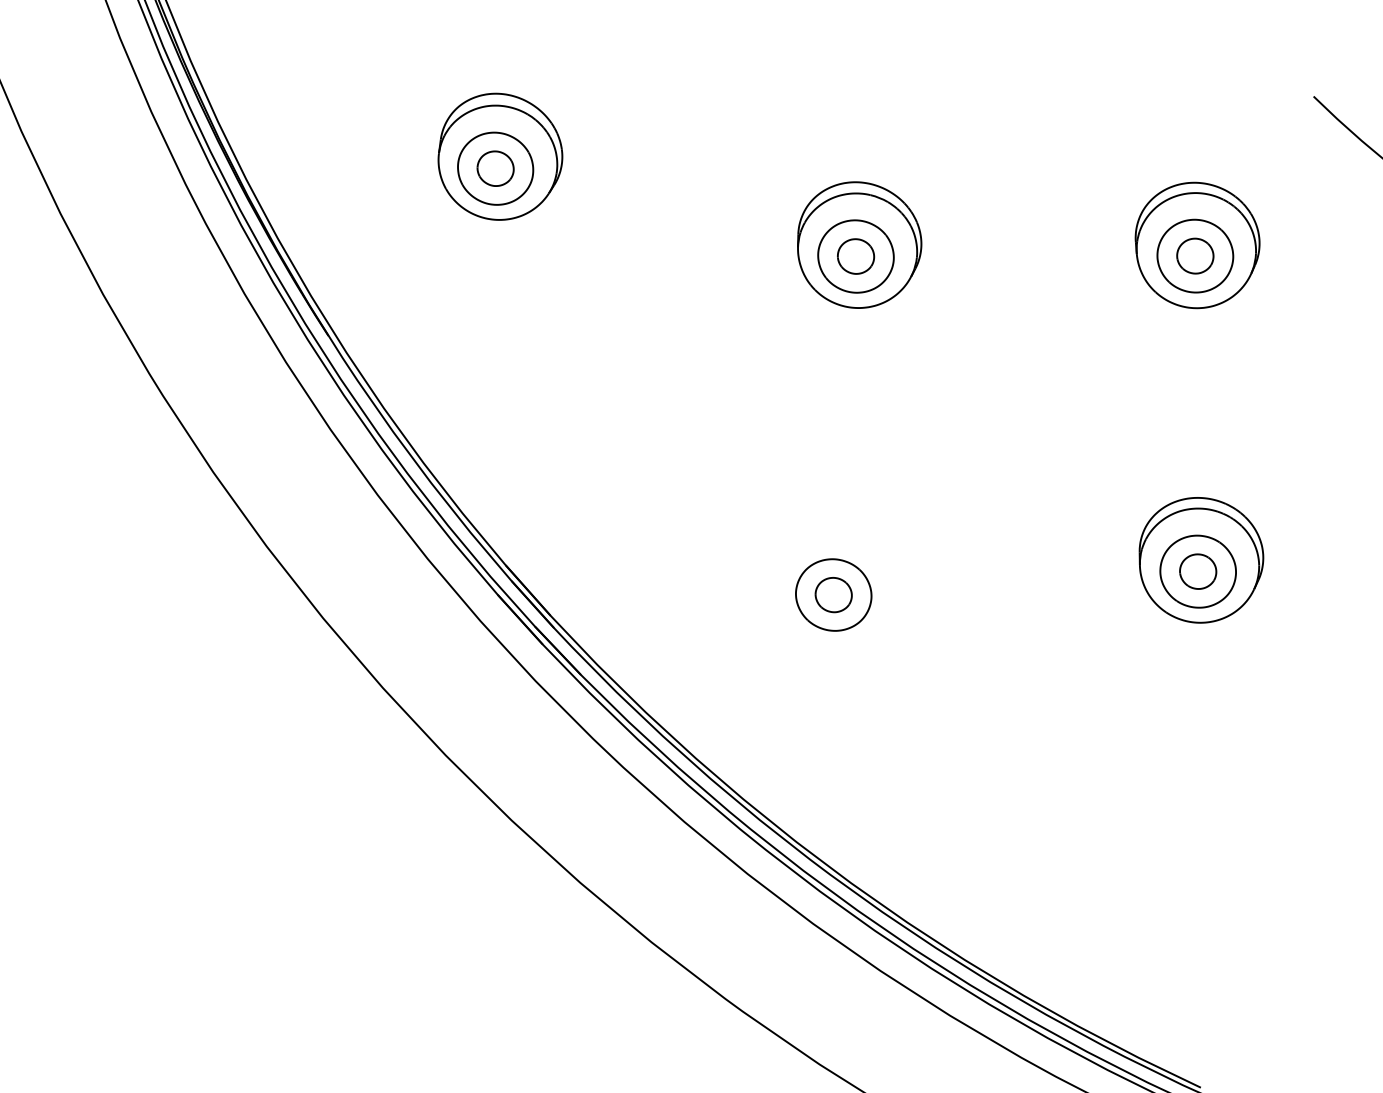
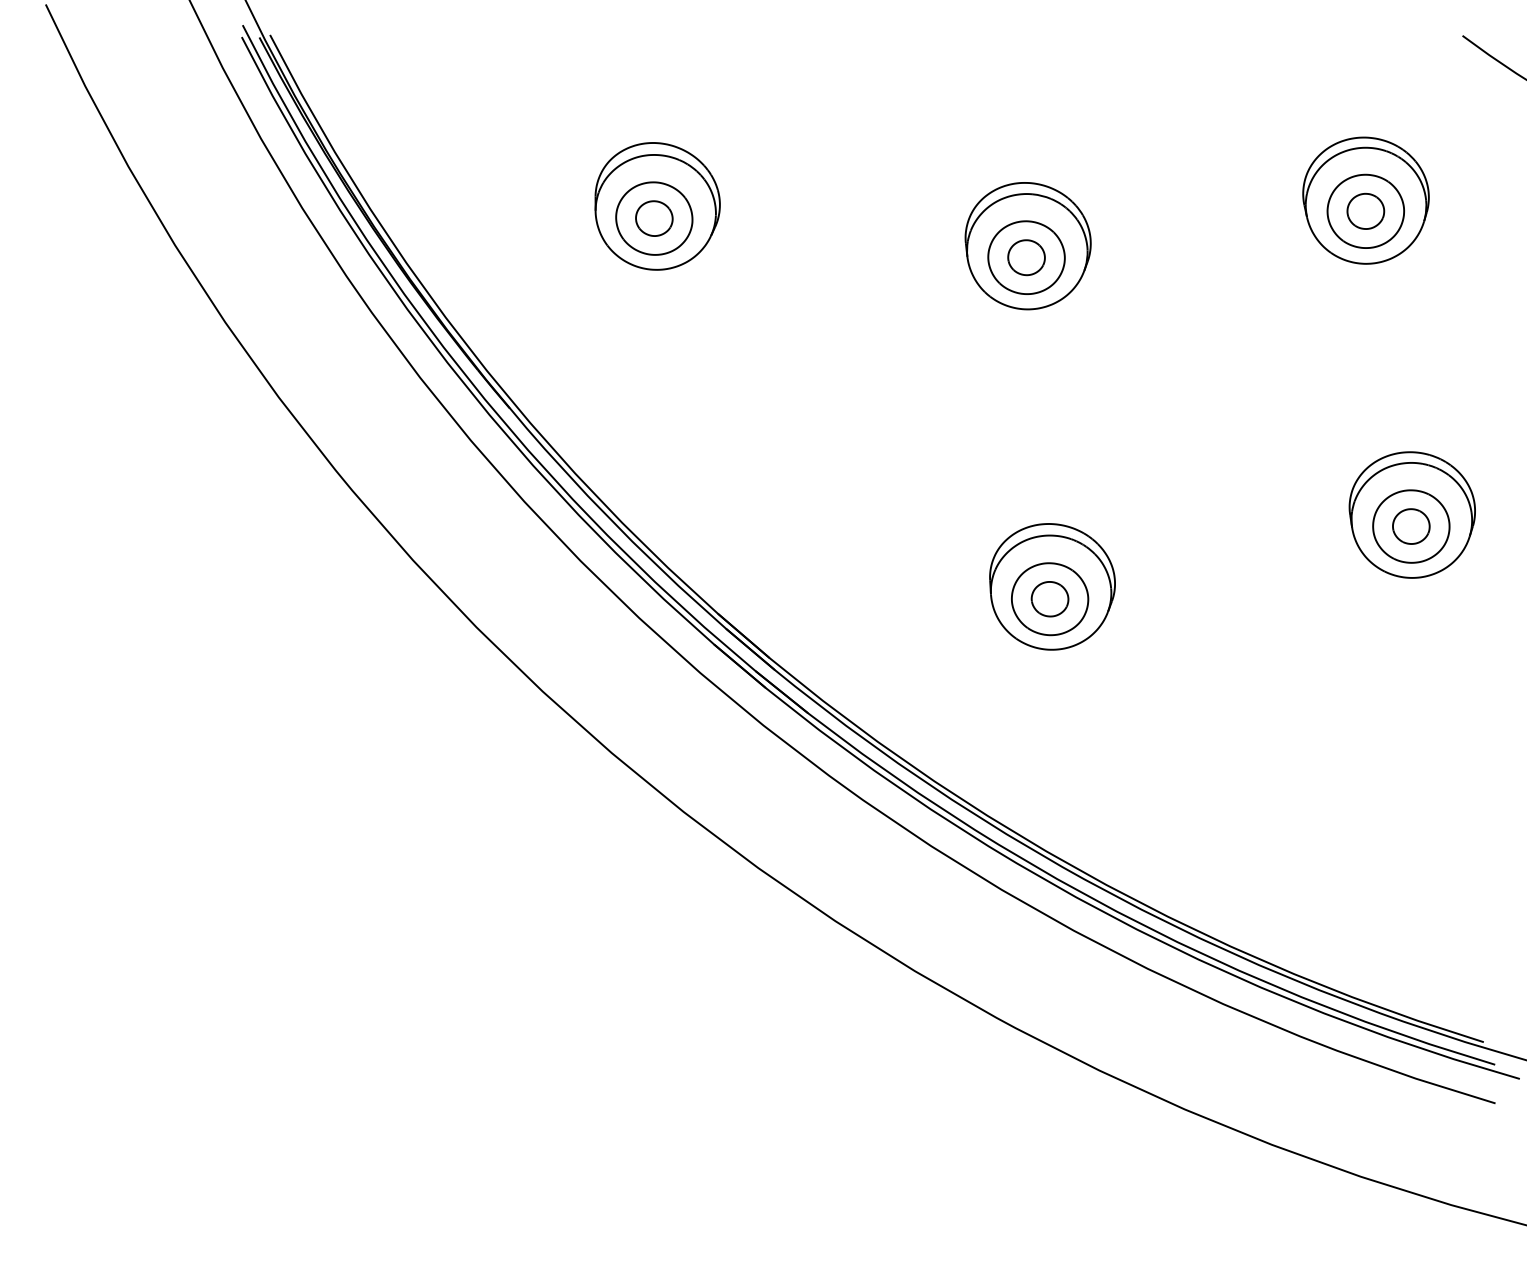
part: (837, 582) -> (1052, 586), added

